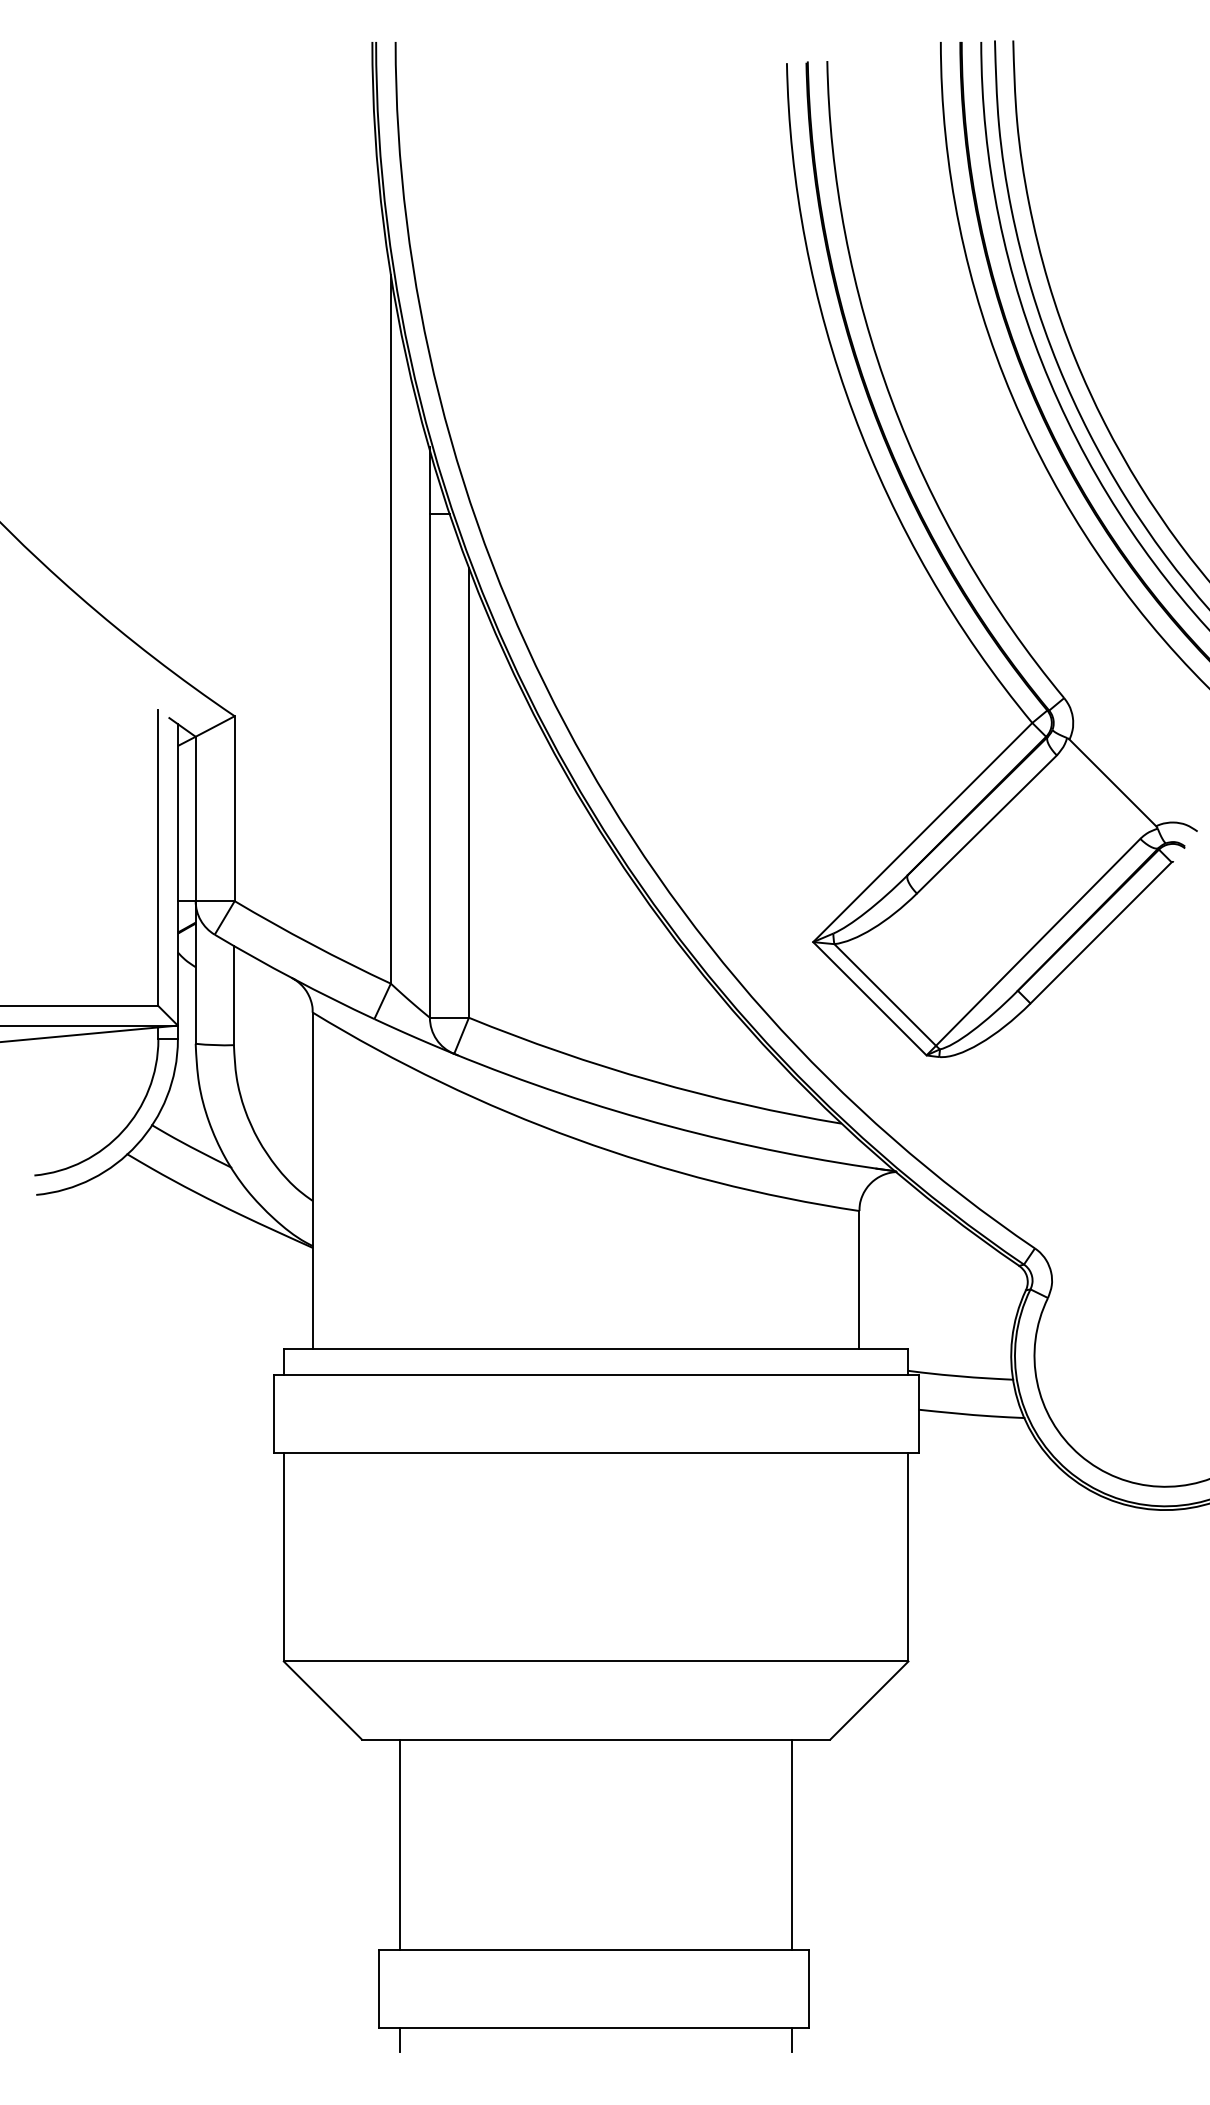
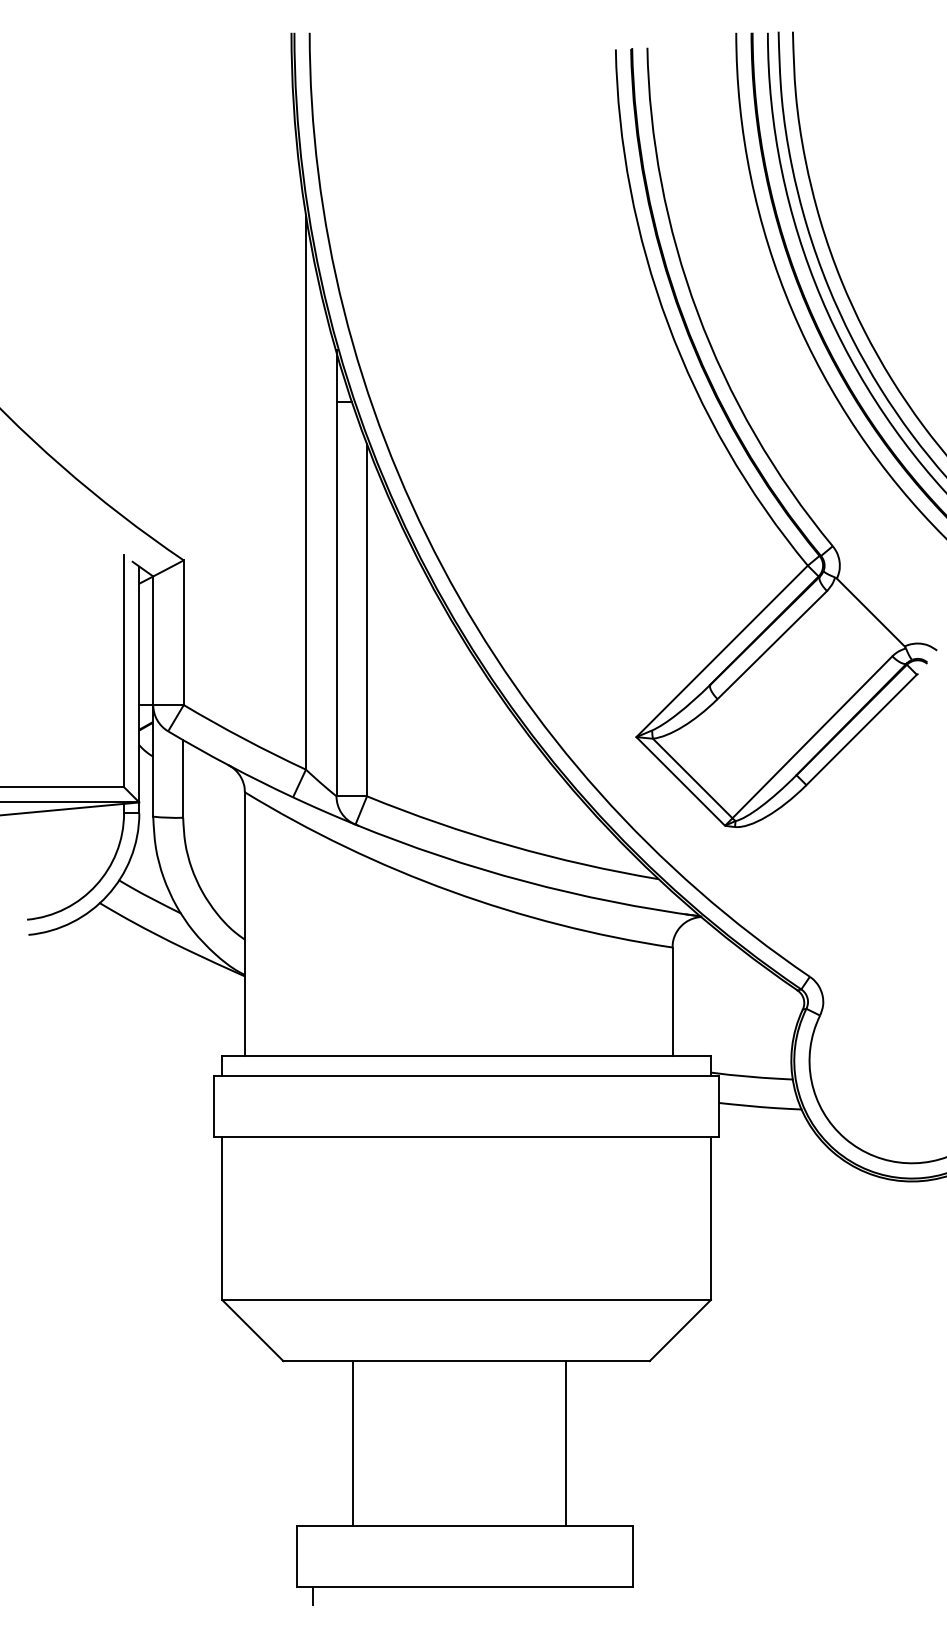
line: (400, 1844) -> (353, 1443), moved
line: (791, 1844) -> (565, 1443), moved
line: (791, 2039) -> (619, 1595), removed

